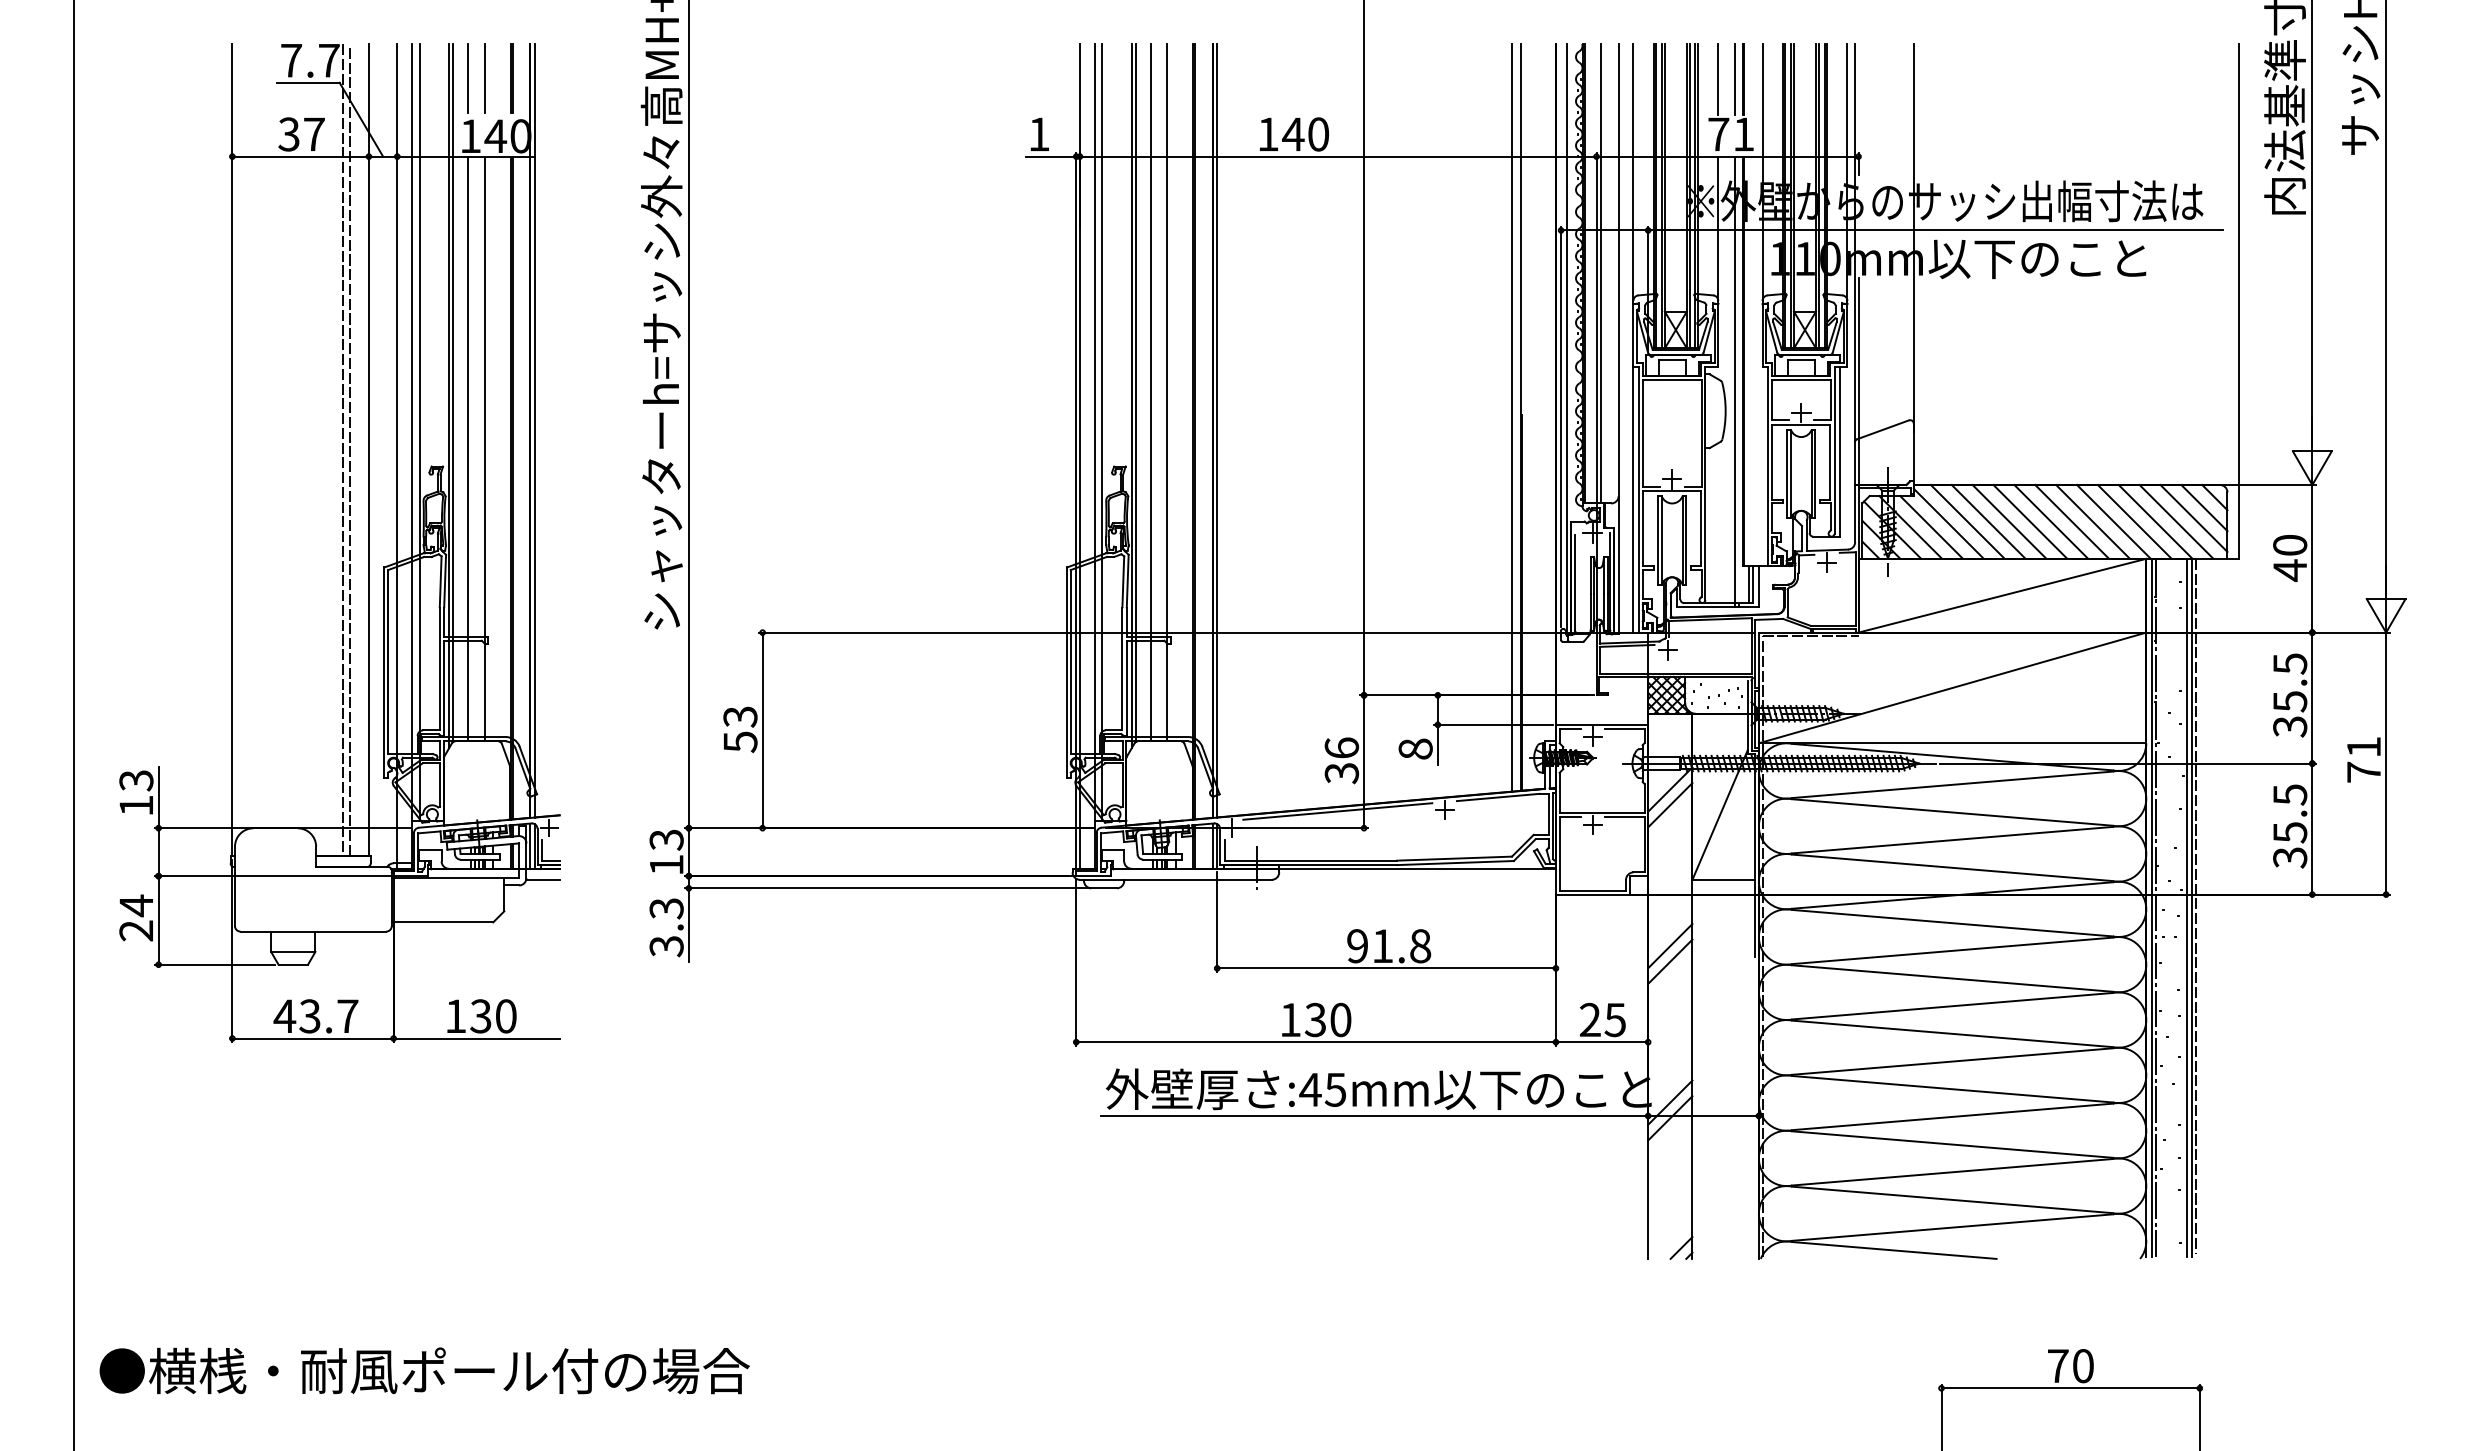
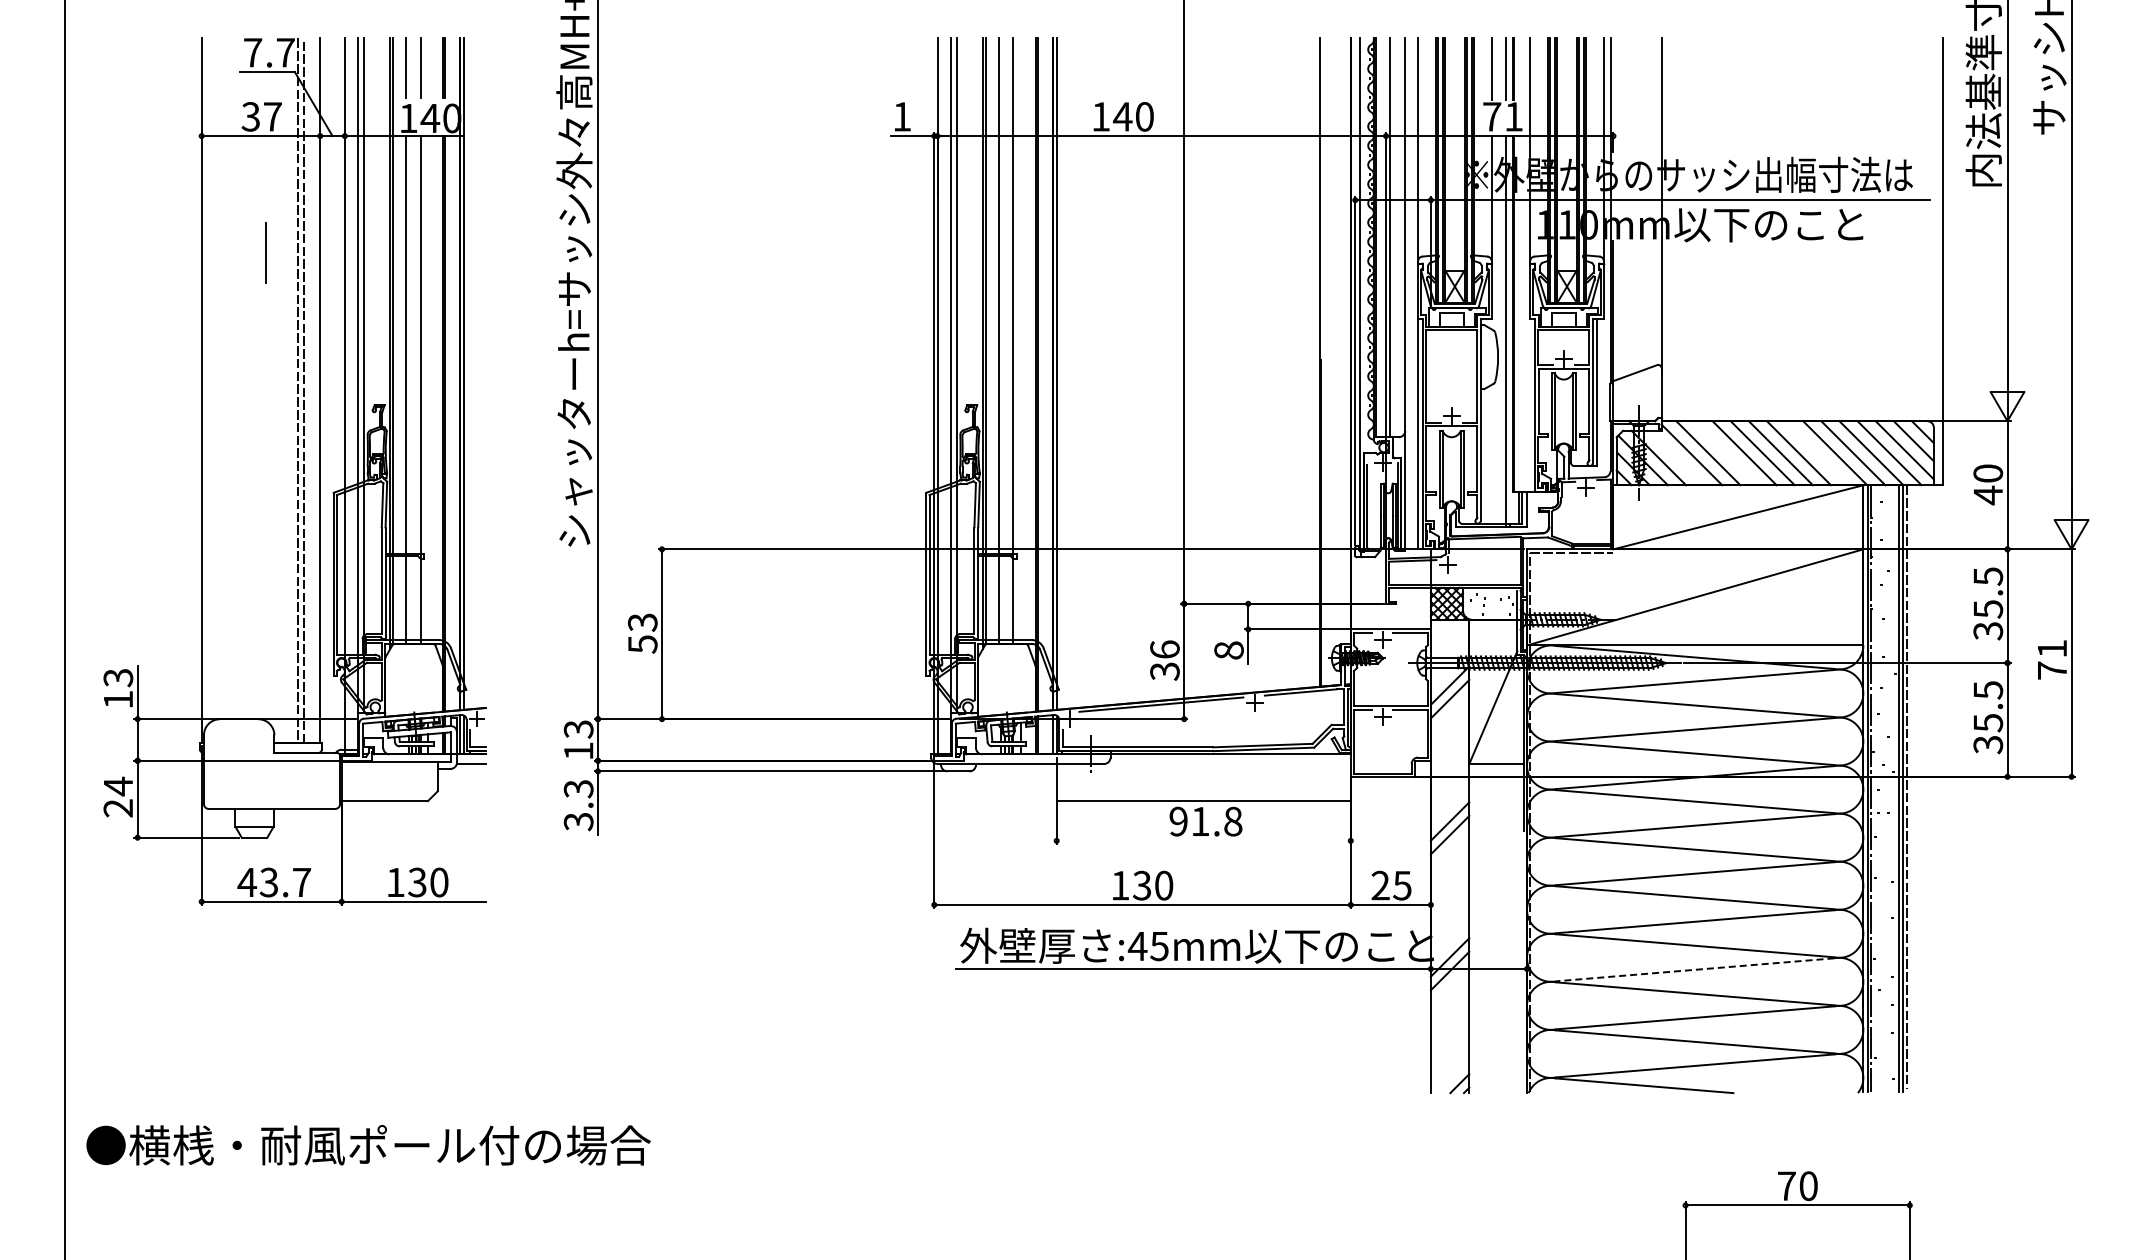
line: (305, 290) -> (265, 252), added
line: (1511, 417) -> (1312, 362), removed
line: (1988, 522) -> (1726, 453), removed
line: (2093, 522) -> (1817, 453), removed
line: (1931, 526) -> (1676, 457), removed
line: (1386, 967) -> (1203, 800), moved
line: (1952, 1116) -> (1695, 969), solid -> dashed
text: (424, 1371) -> (368, 1145), moved

